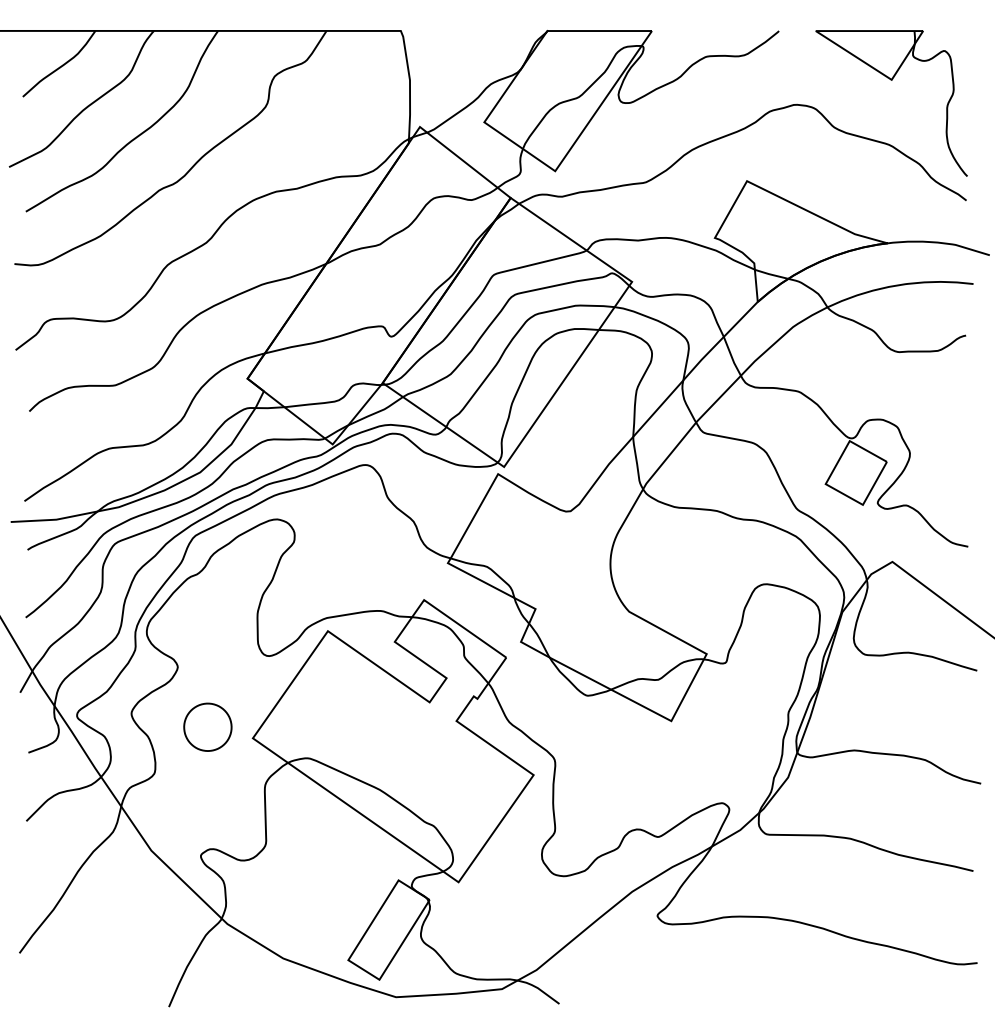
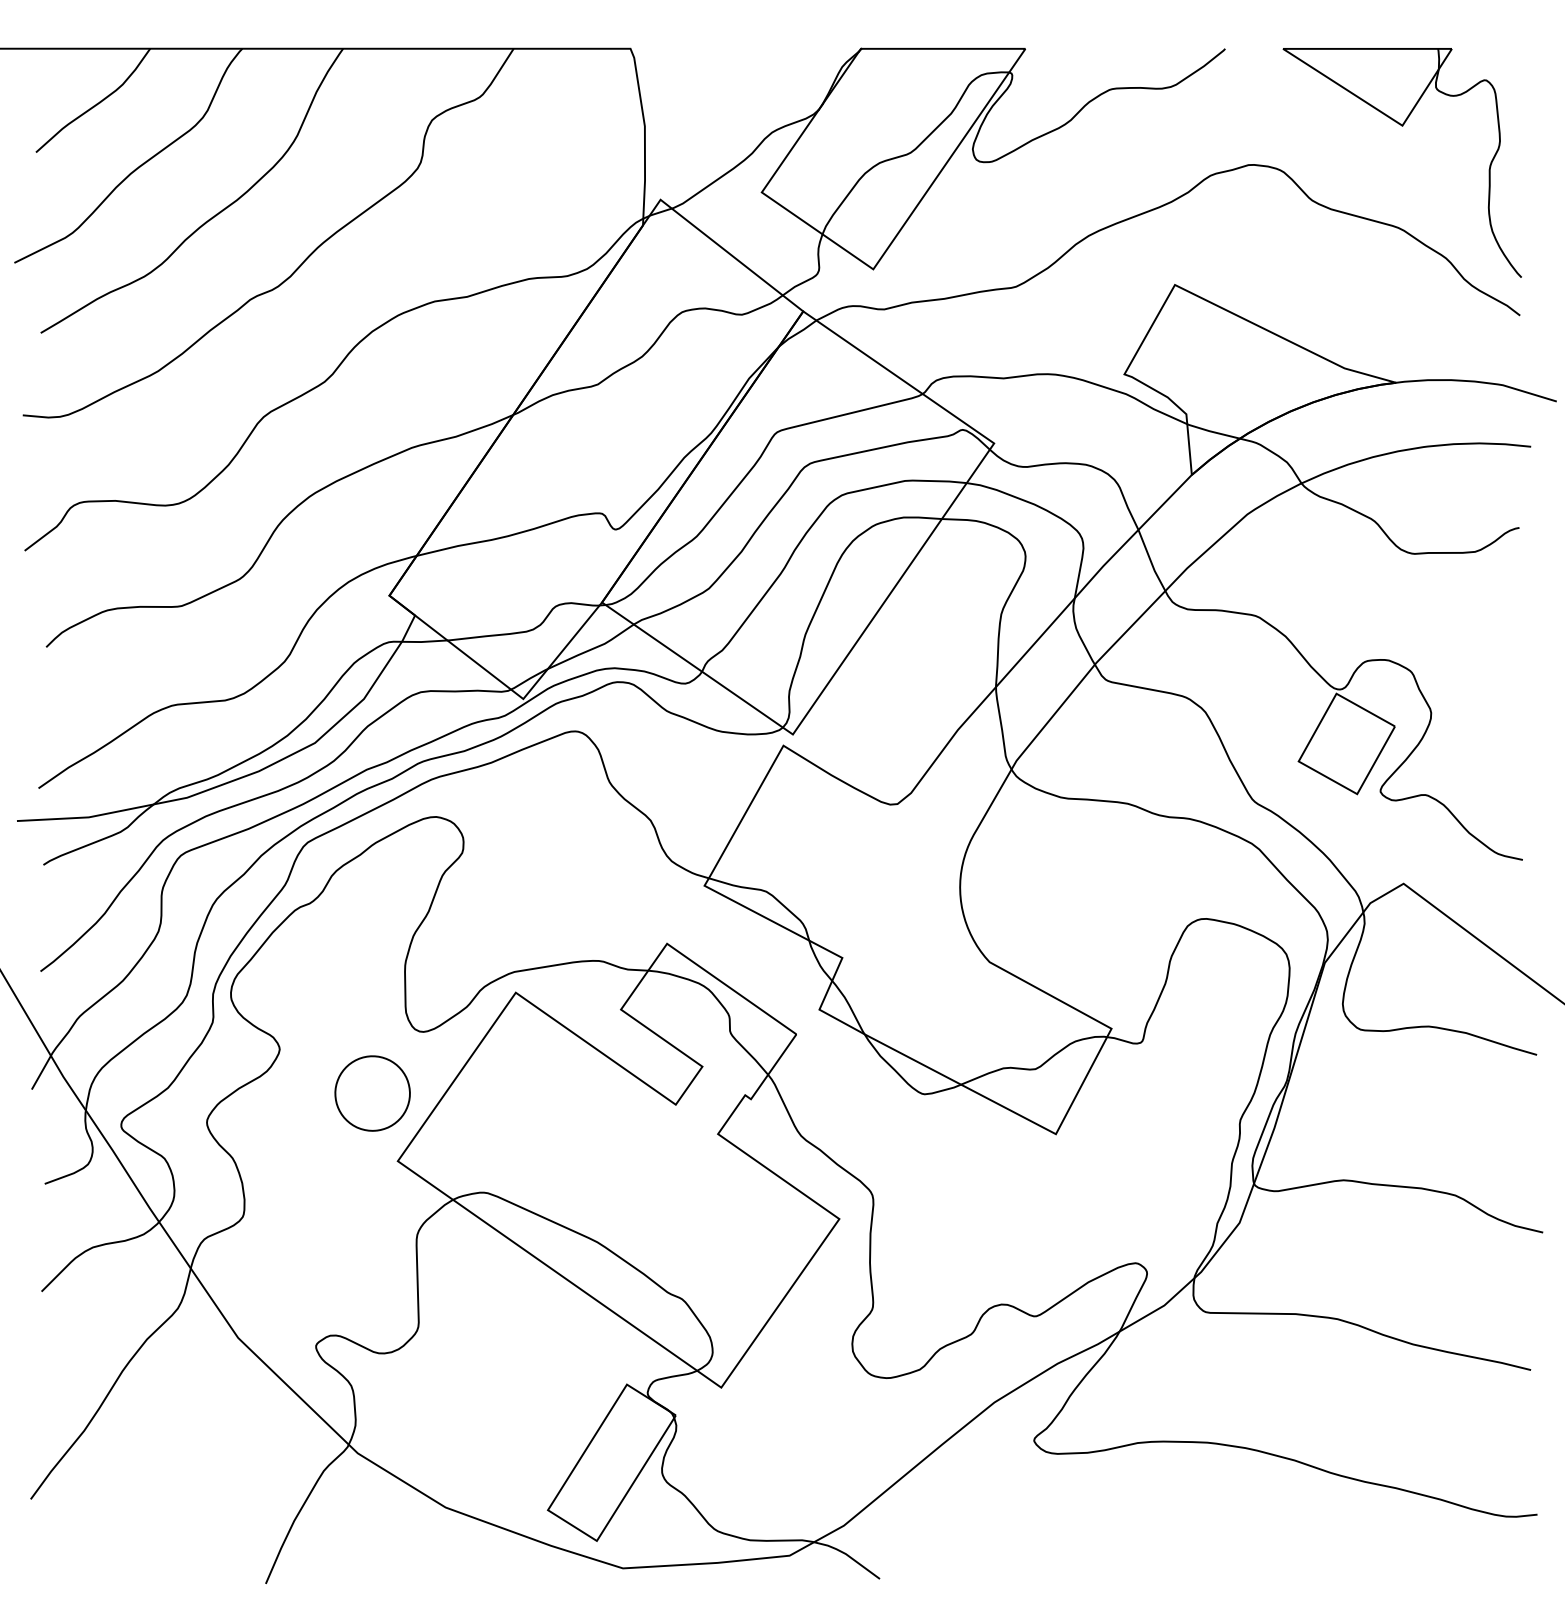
part: (207, 726) -> (372, 1092), moved

